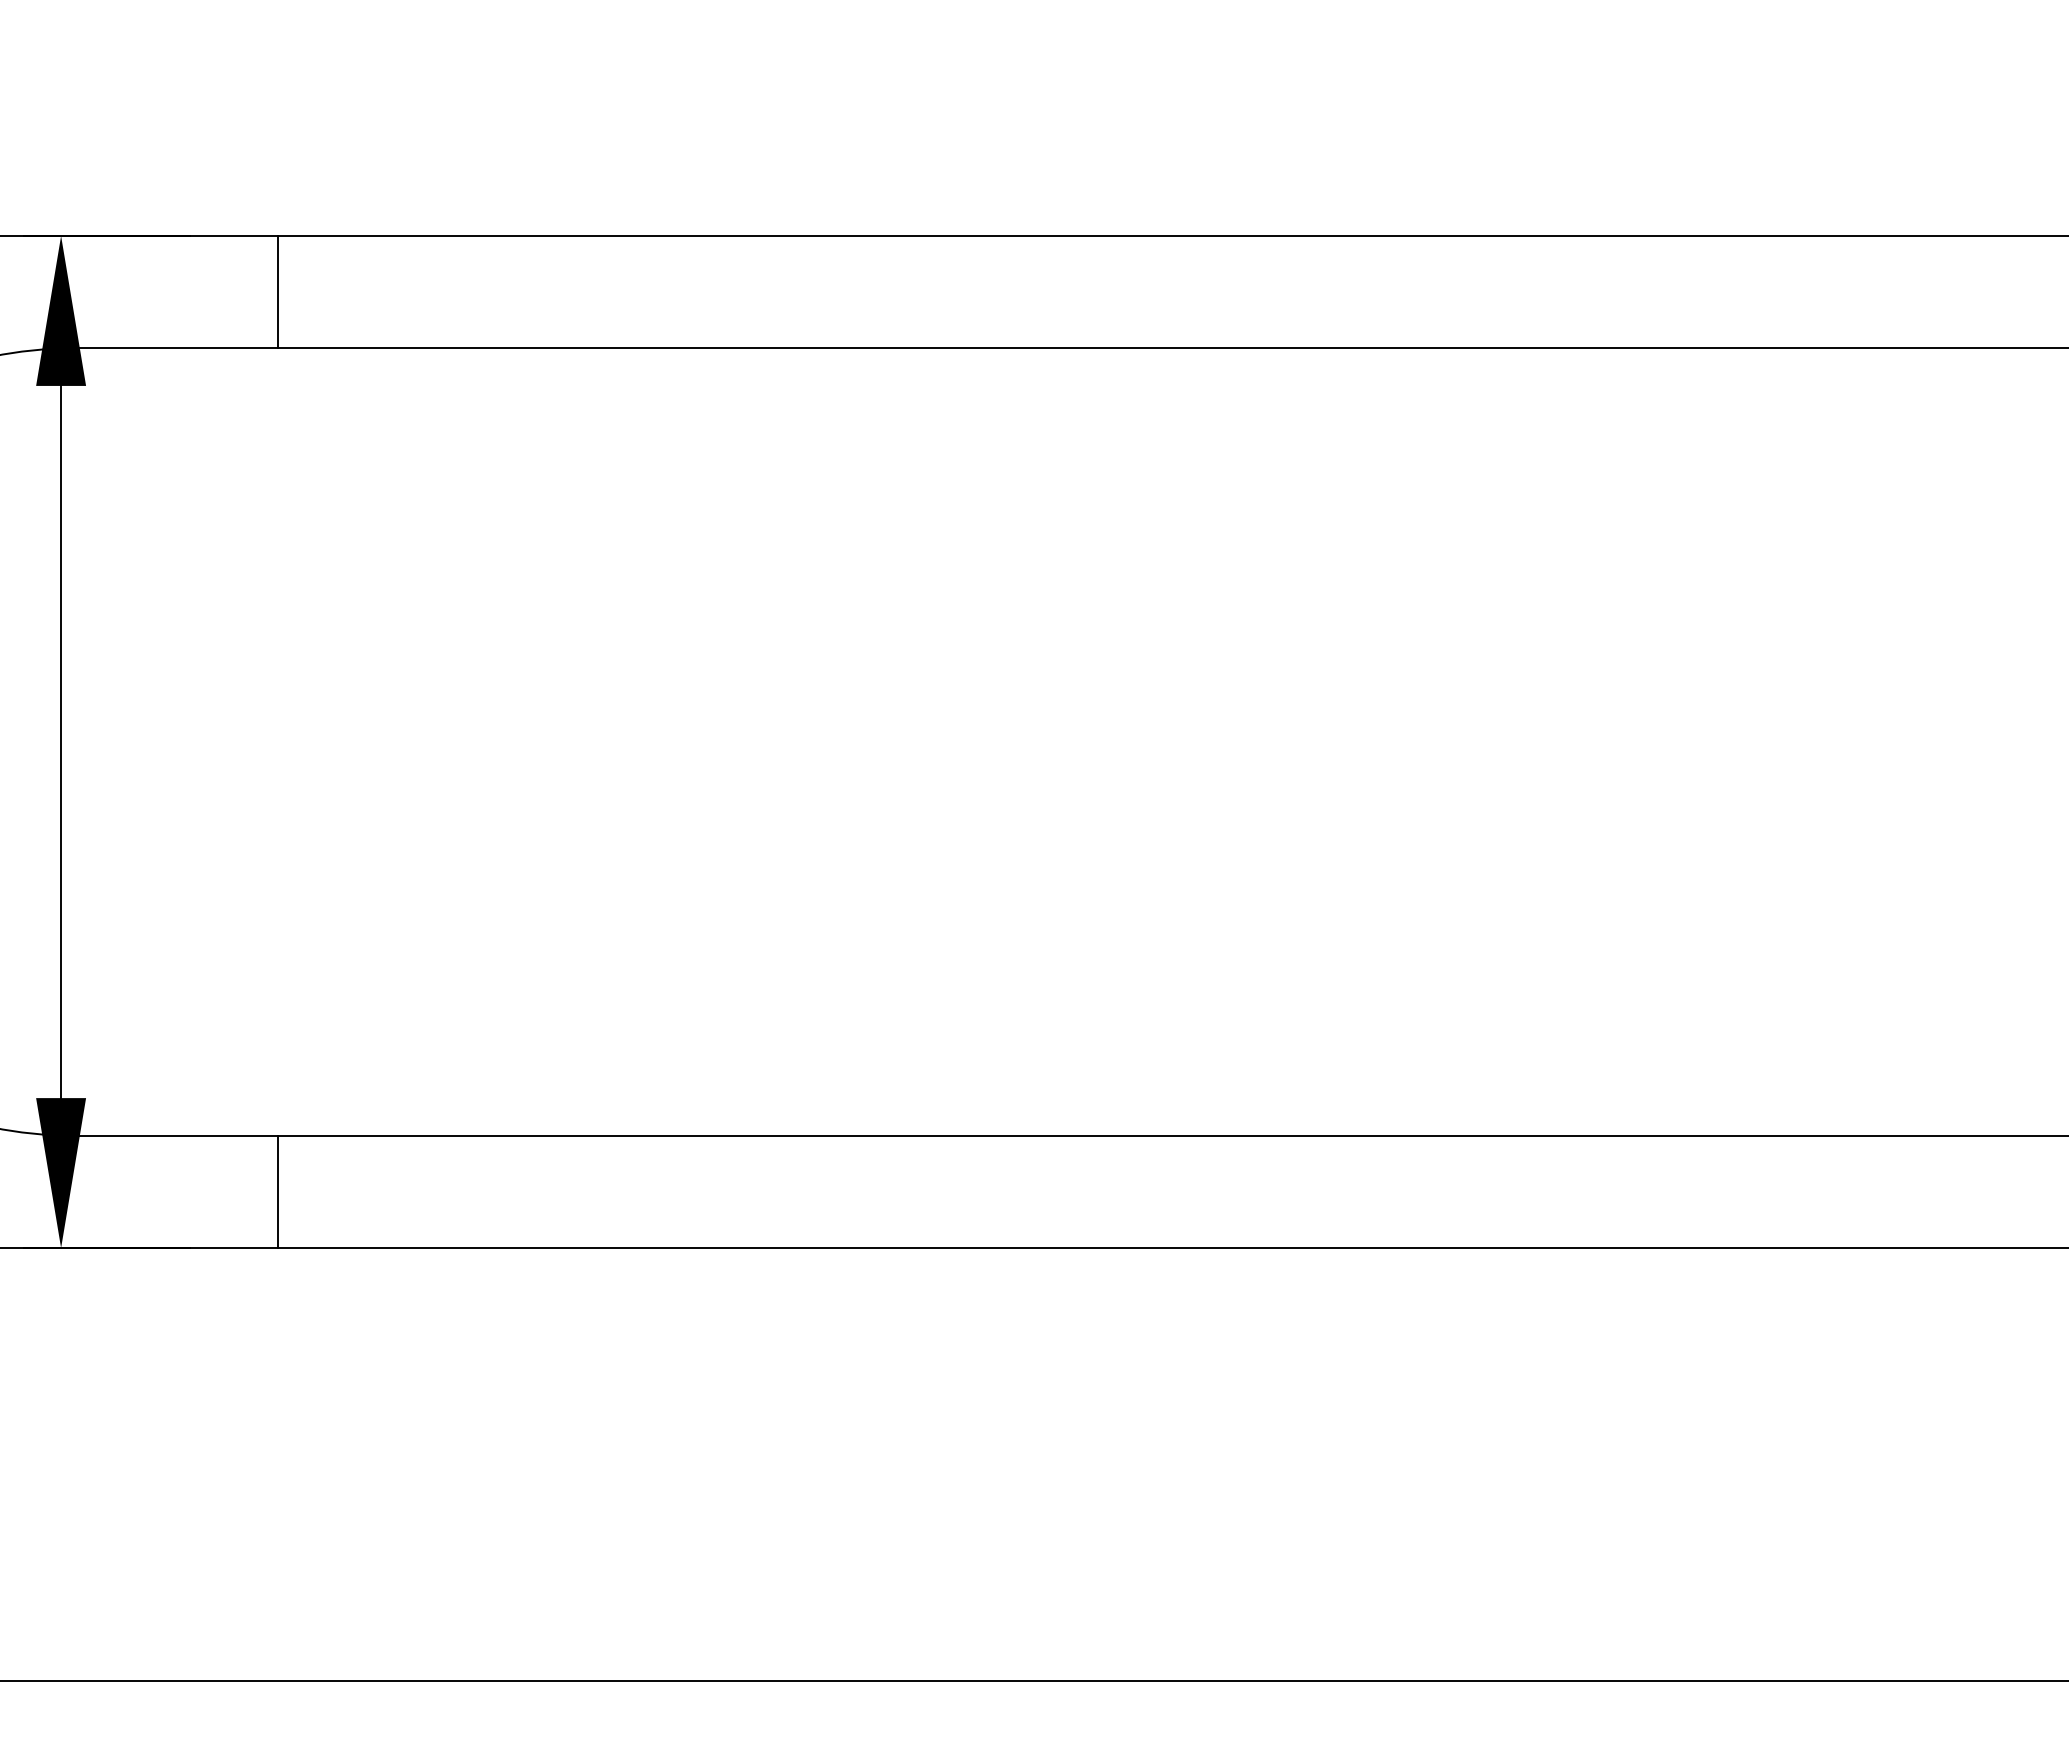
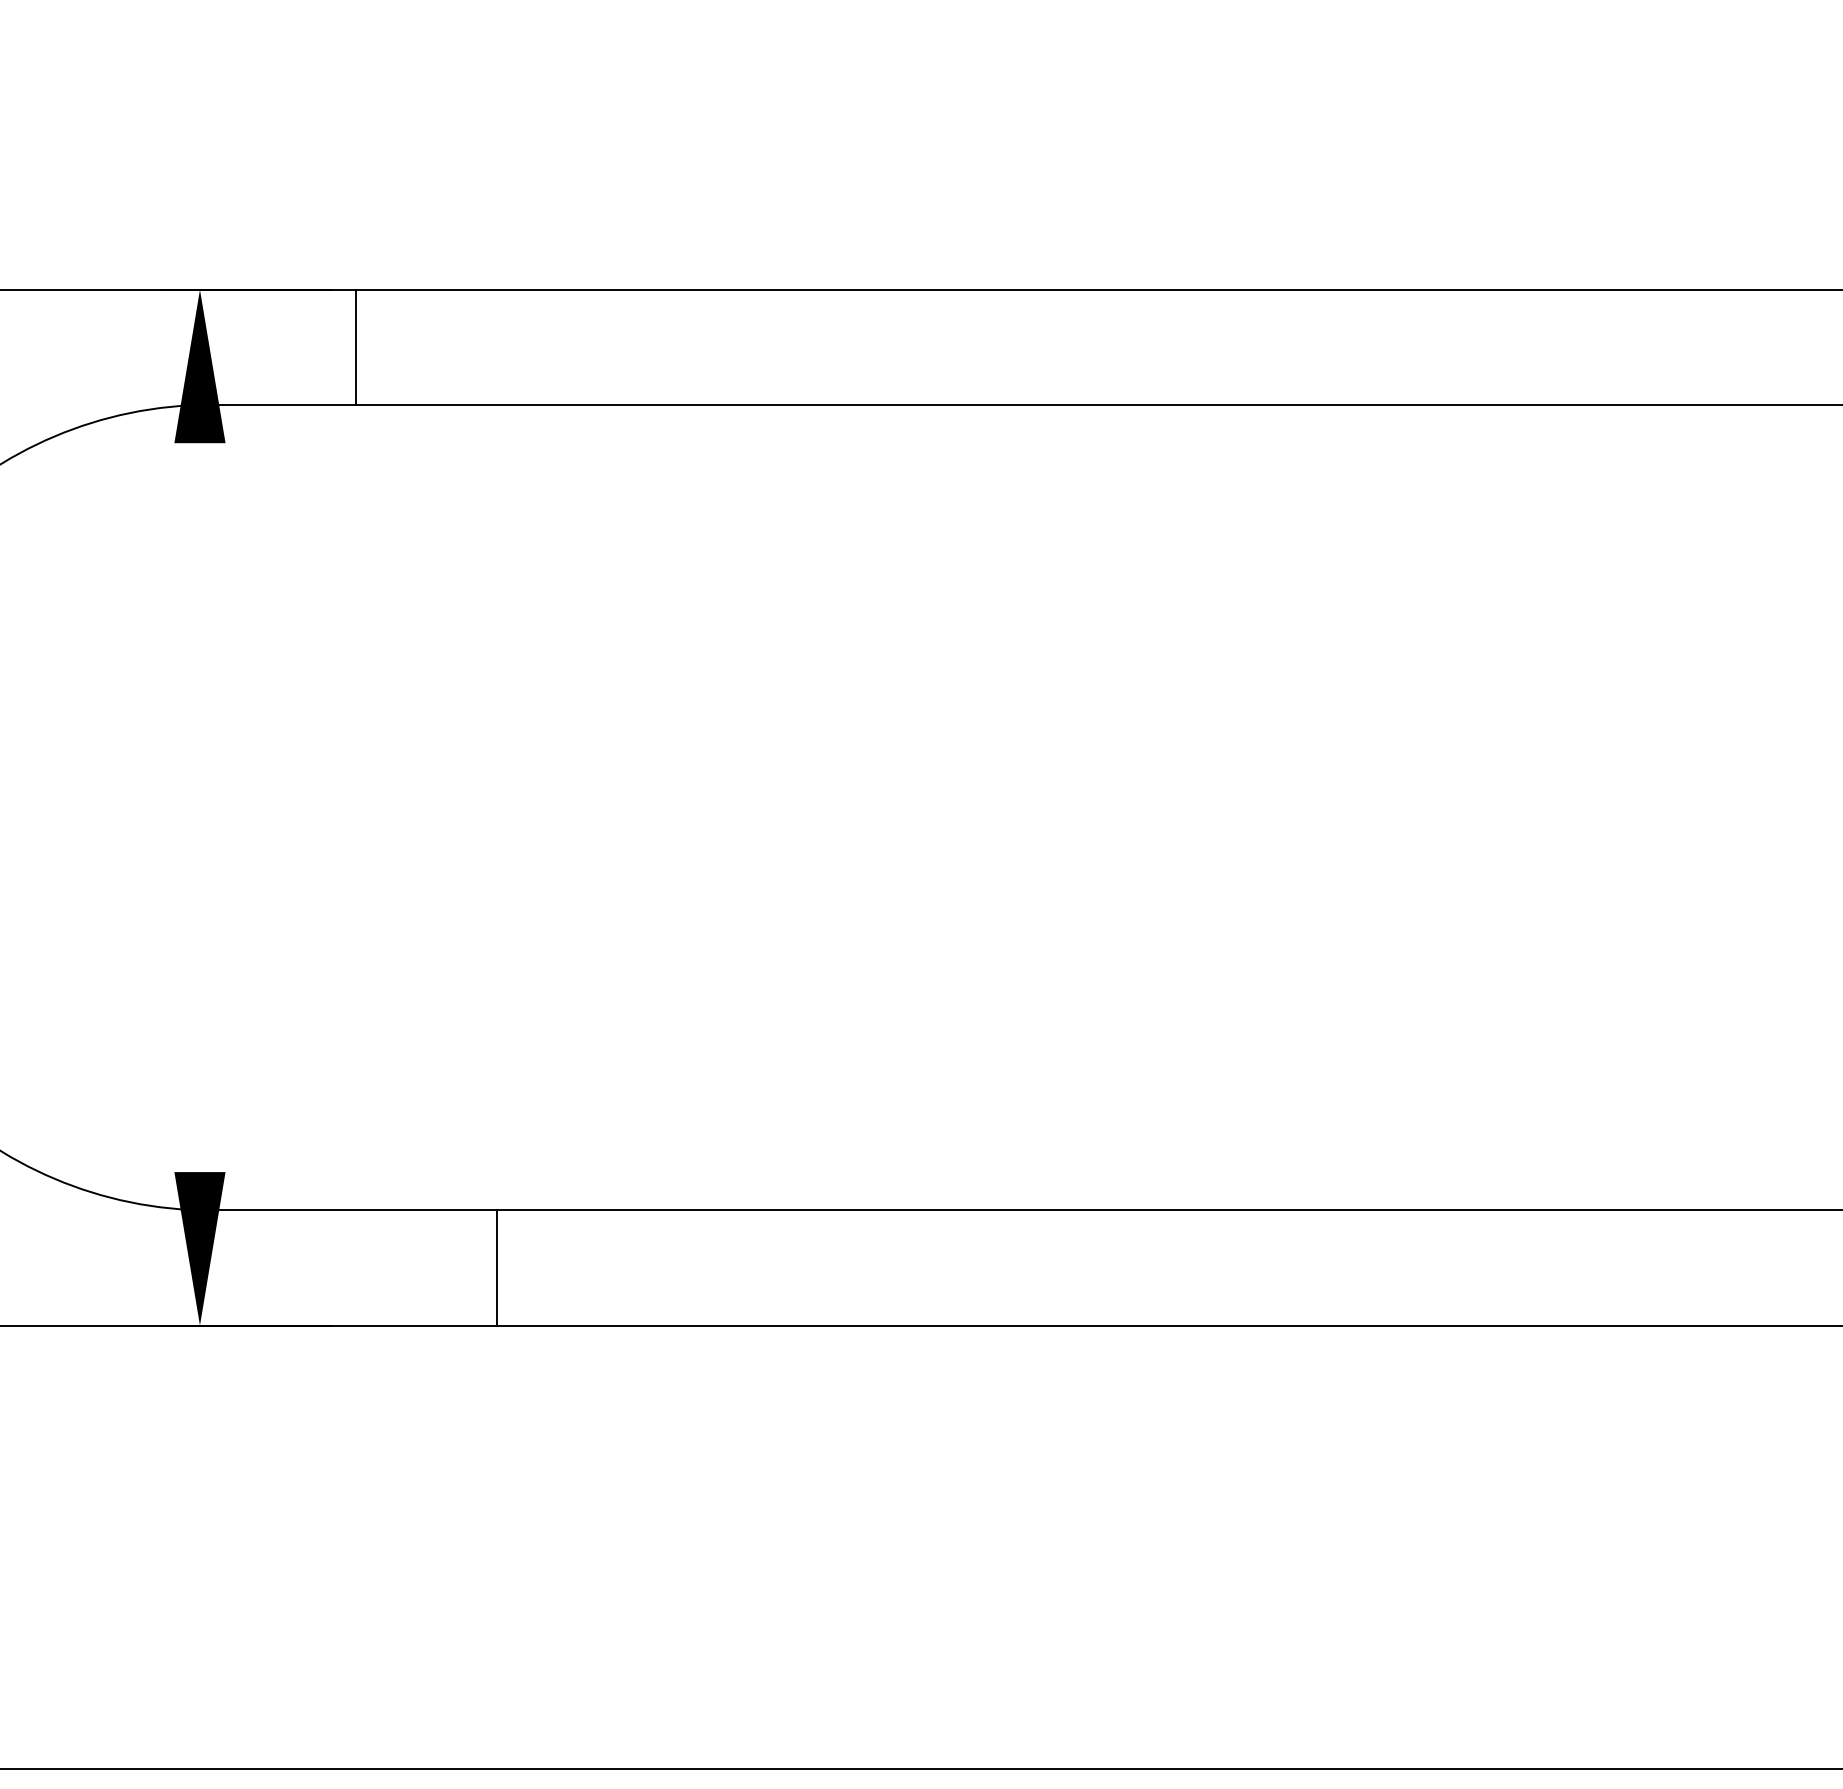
line: (278, 292) -> (355, 347), moved
line: (61, 741) -> (200, 807), removed
line: (278, 1191) -> (497, 1267), moved

